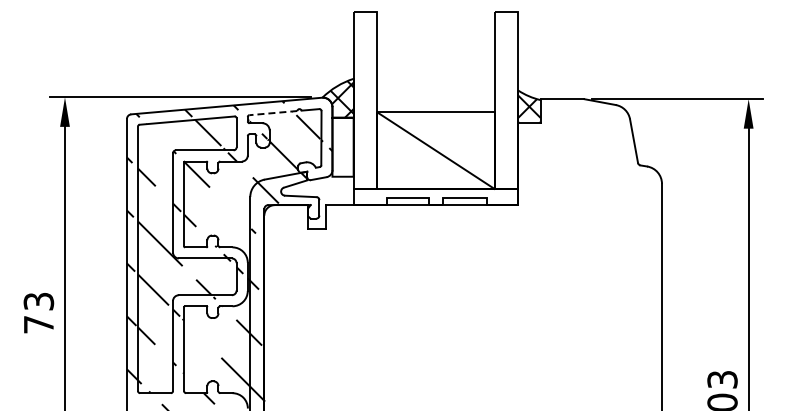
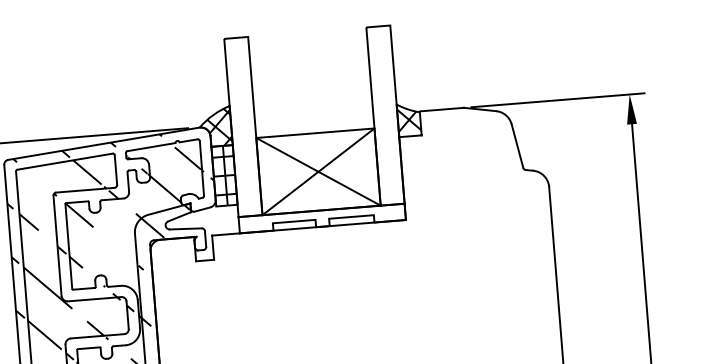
line: (272, 113) -> (150, 147), dashed -> solid
hatch: (342, 146) -> (223, 175), added
line: (435, 150) -> (318, 171), added

